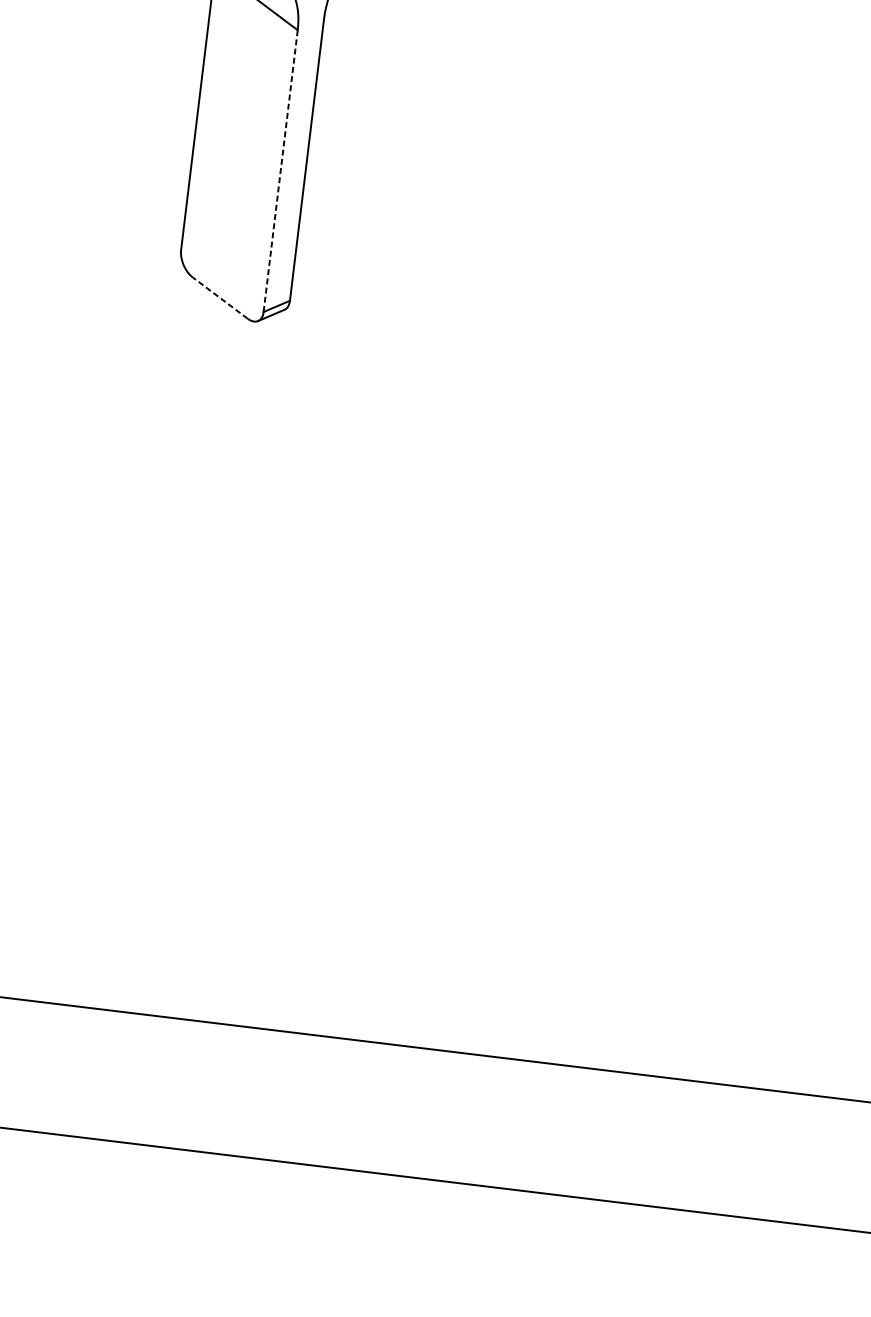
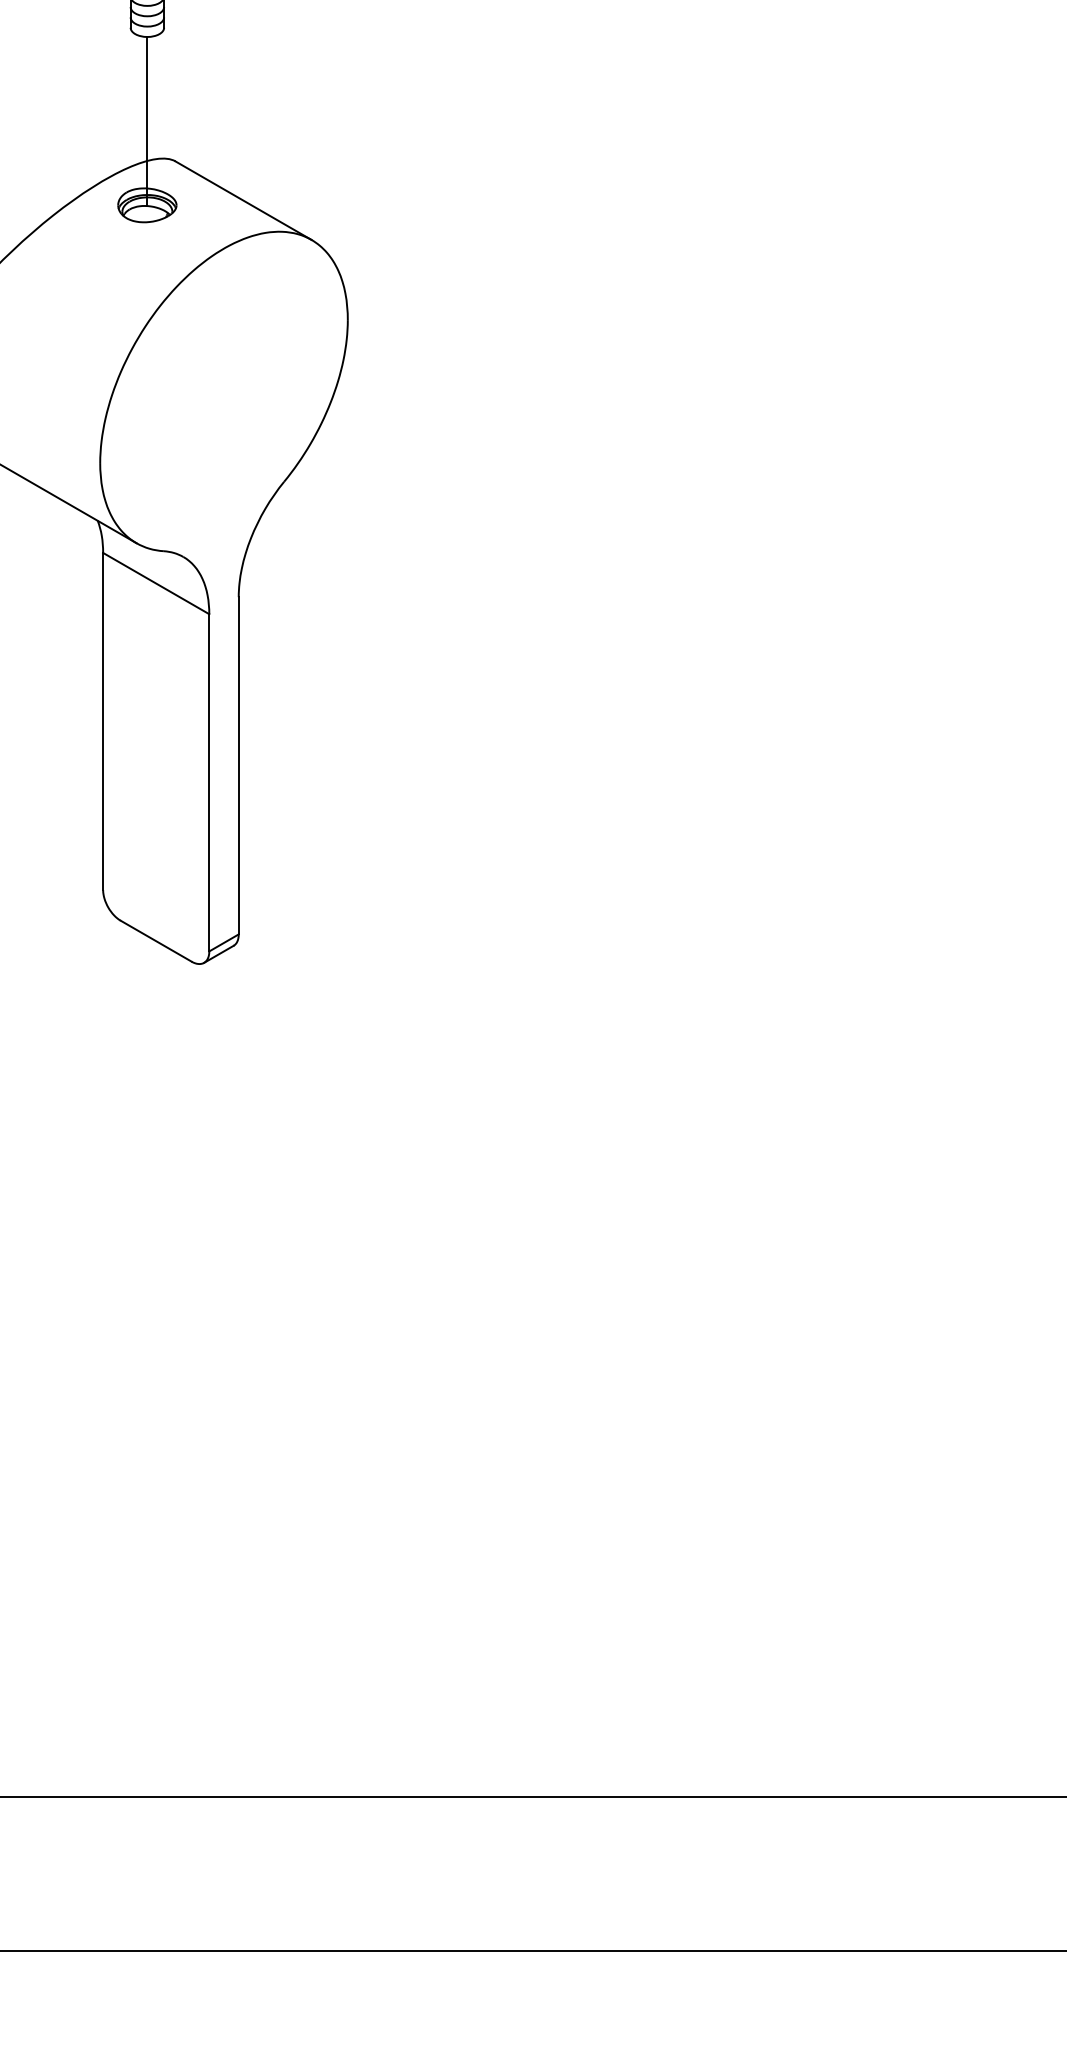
line: (280, 170) -> (209, 782), dashed -> solid
line: (220, 298) -> (156, 941), dashed -> solid

